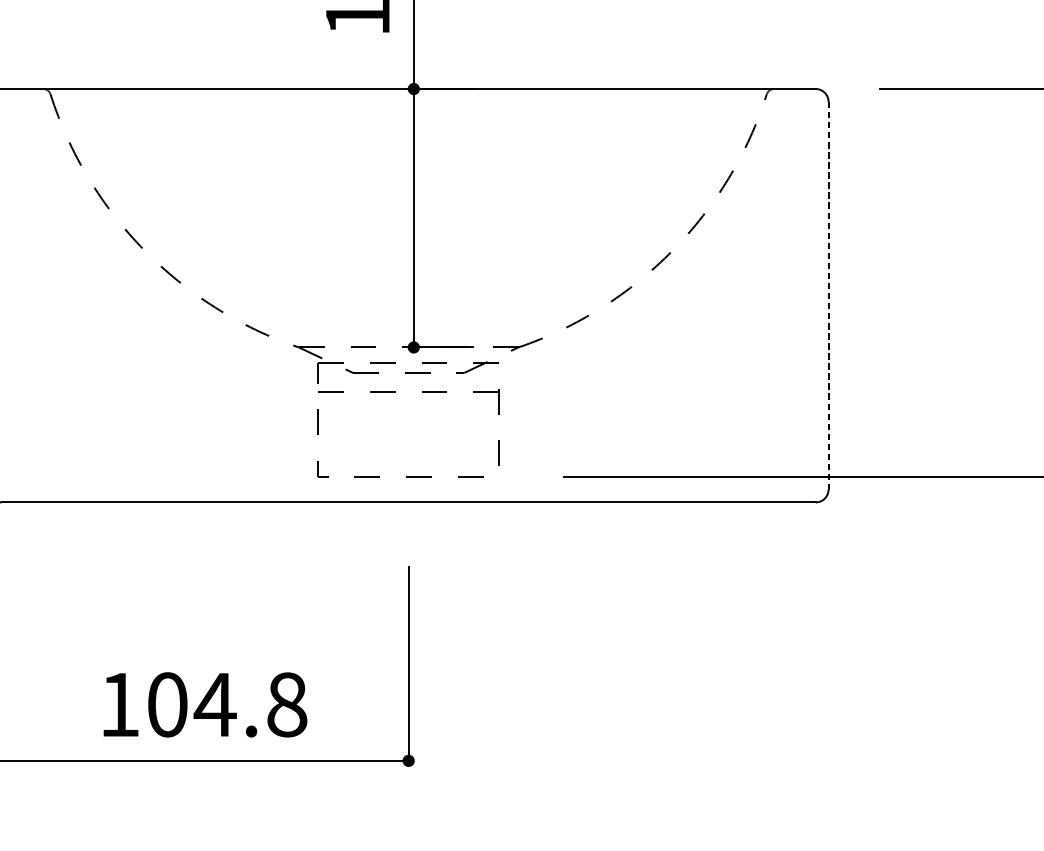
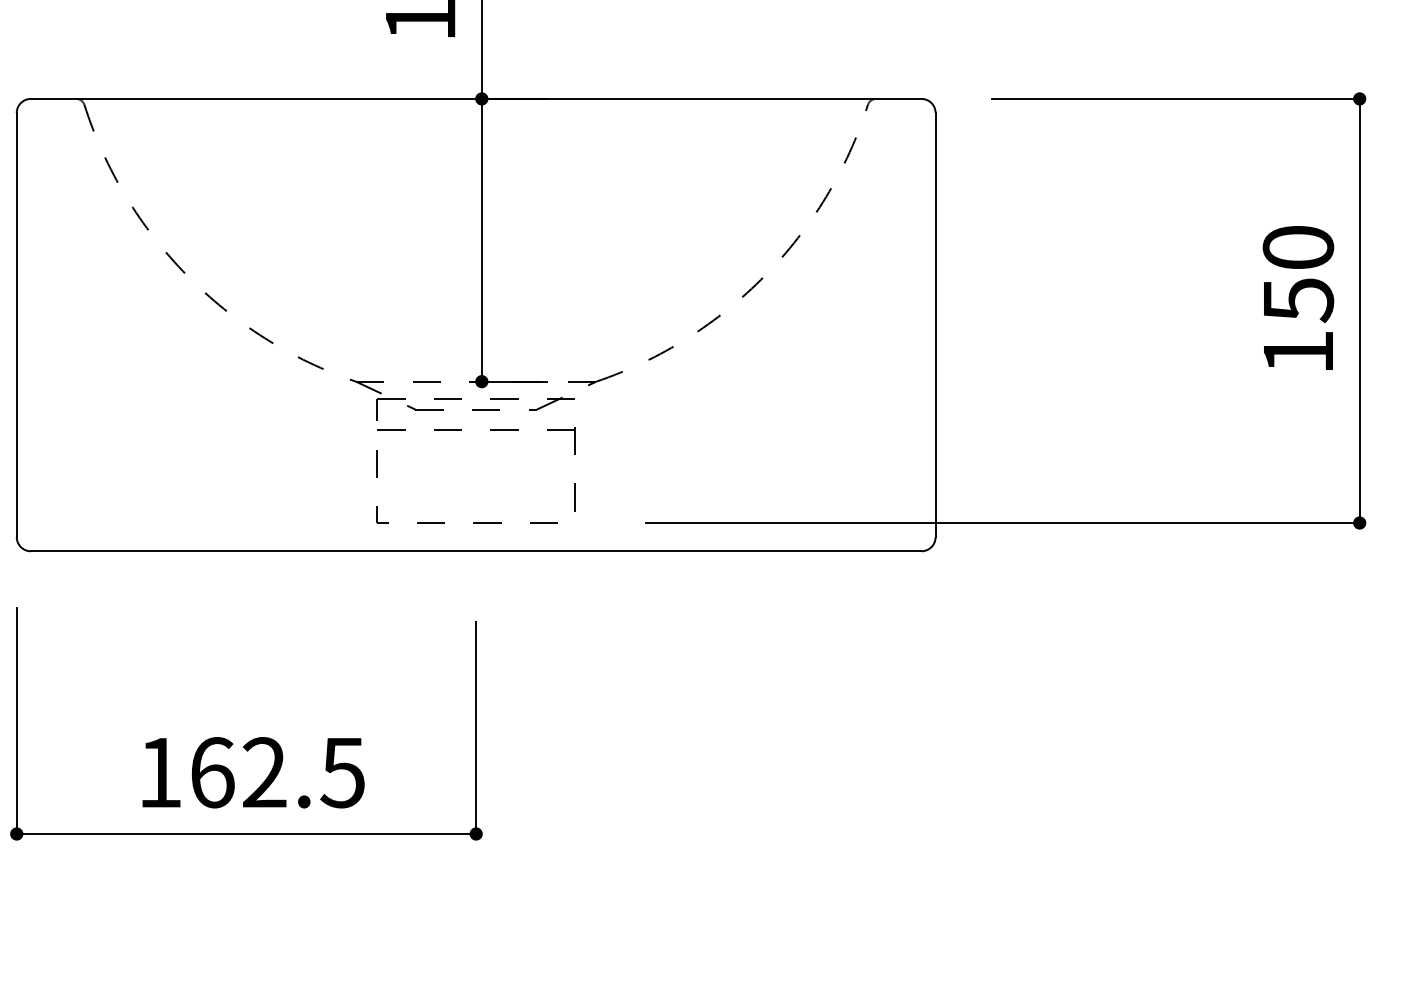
line: (828, 296) -> (935, 325), dashed -> solid
text: (227, 704) -> (278, 772), 104.8 -> 162.5

